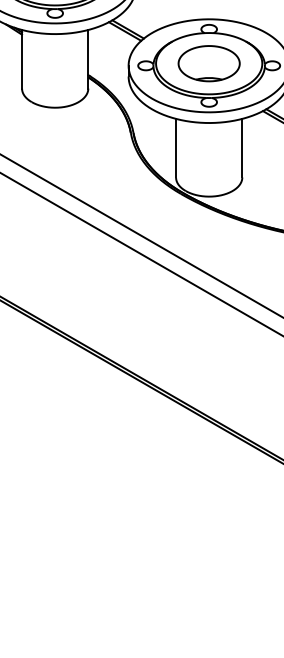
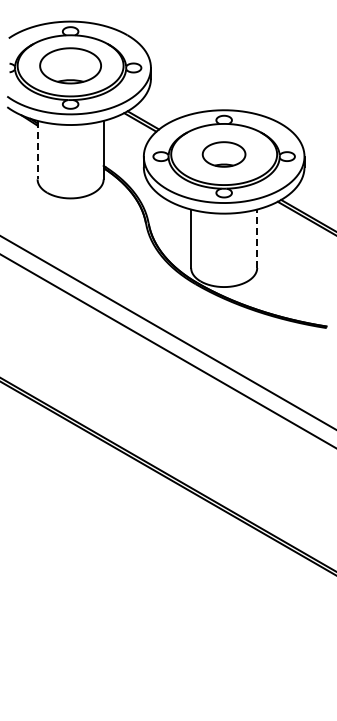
line: (21, 59) -> (37, 150), solid -> dashed
part: (208, 63) -> (223, 154), size x0.7
line: (242, 147) -> (257, 238), solid -> dashed

